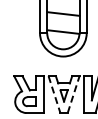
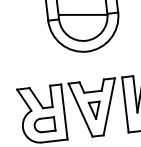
line: (73, 94) -> (109, 106), dashed -> solid
line: (54, 95) -> (80, 111), dashed -> solid

